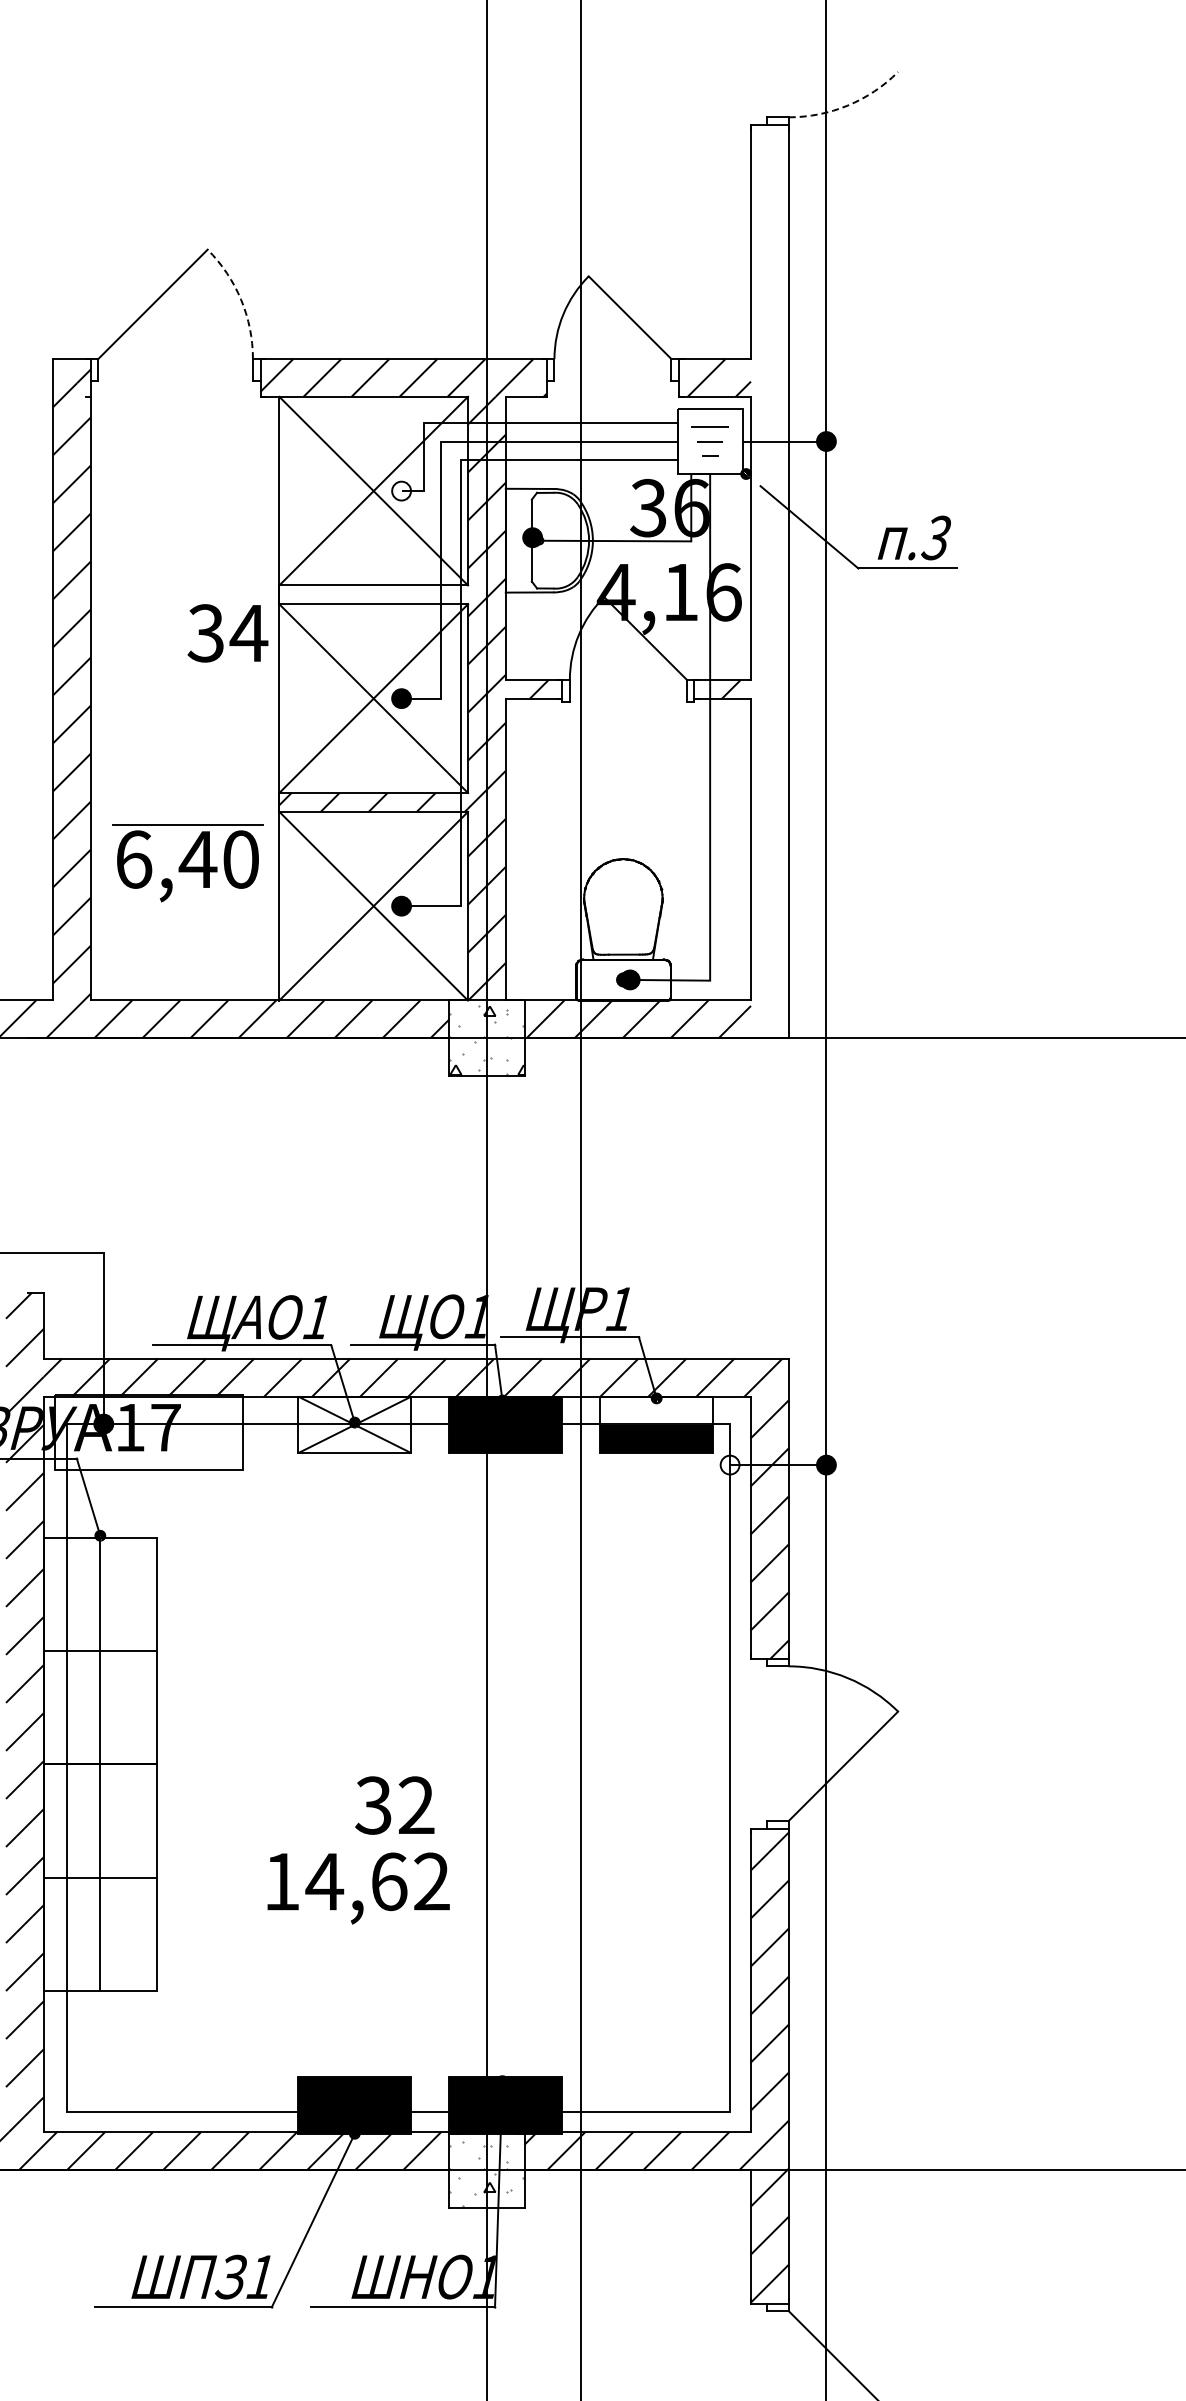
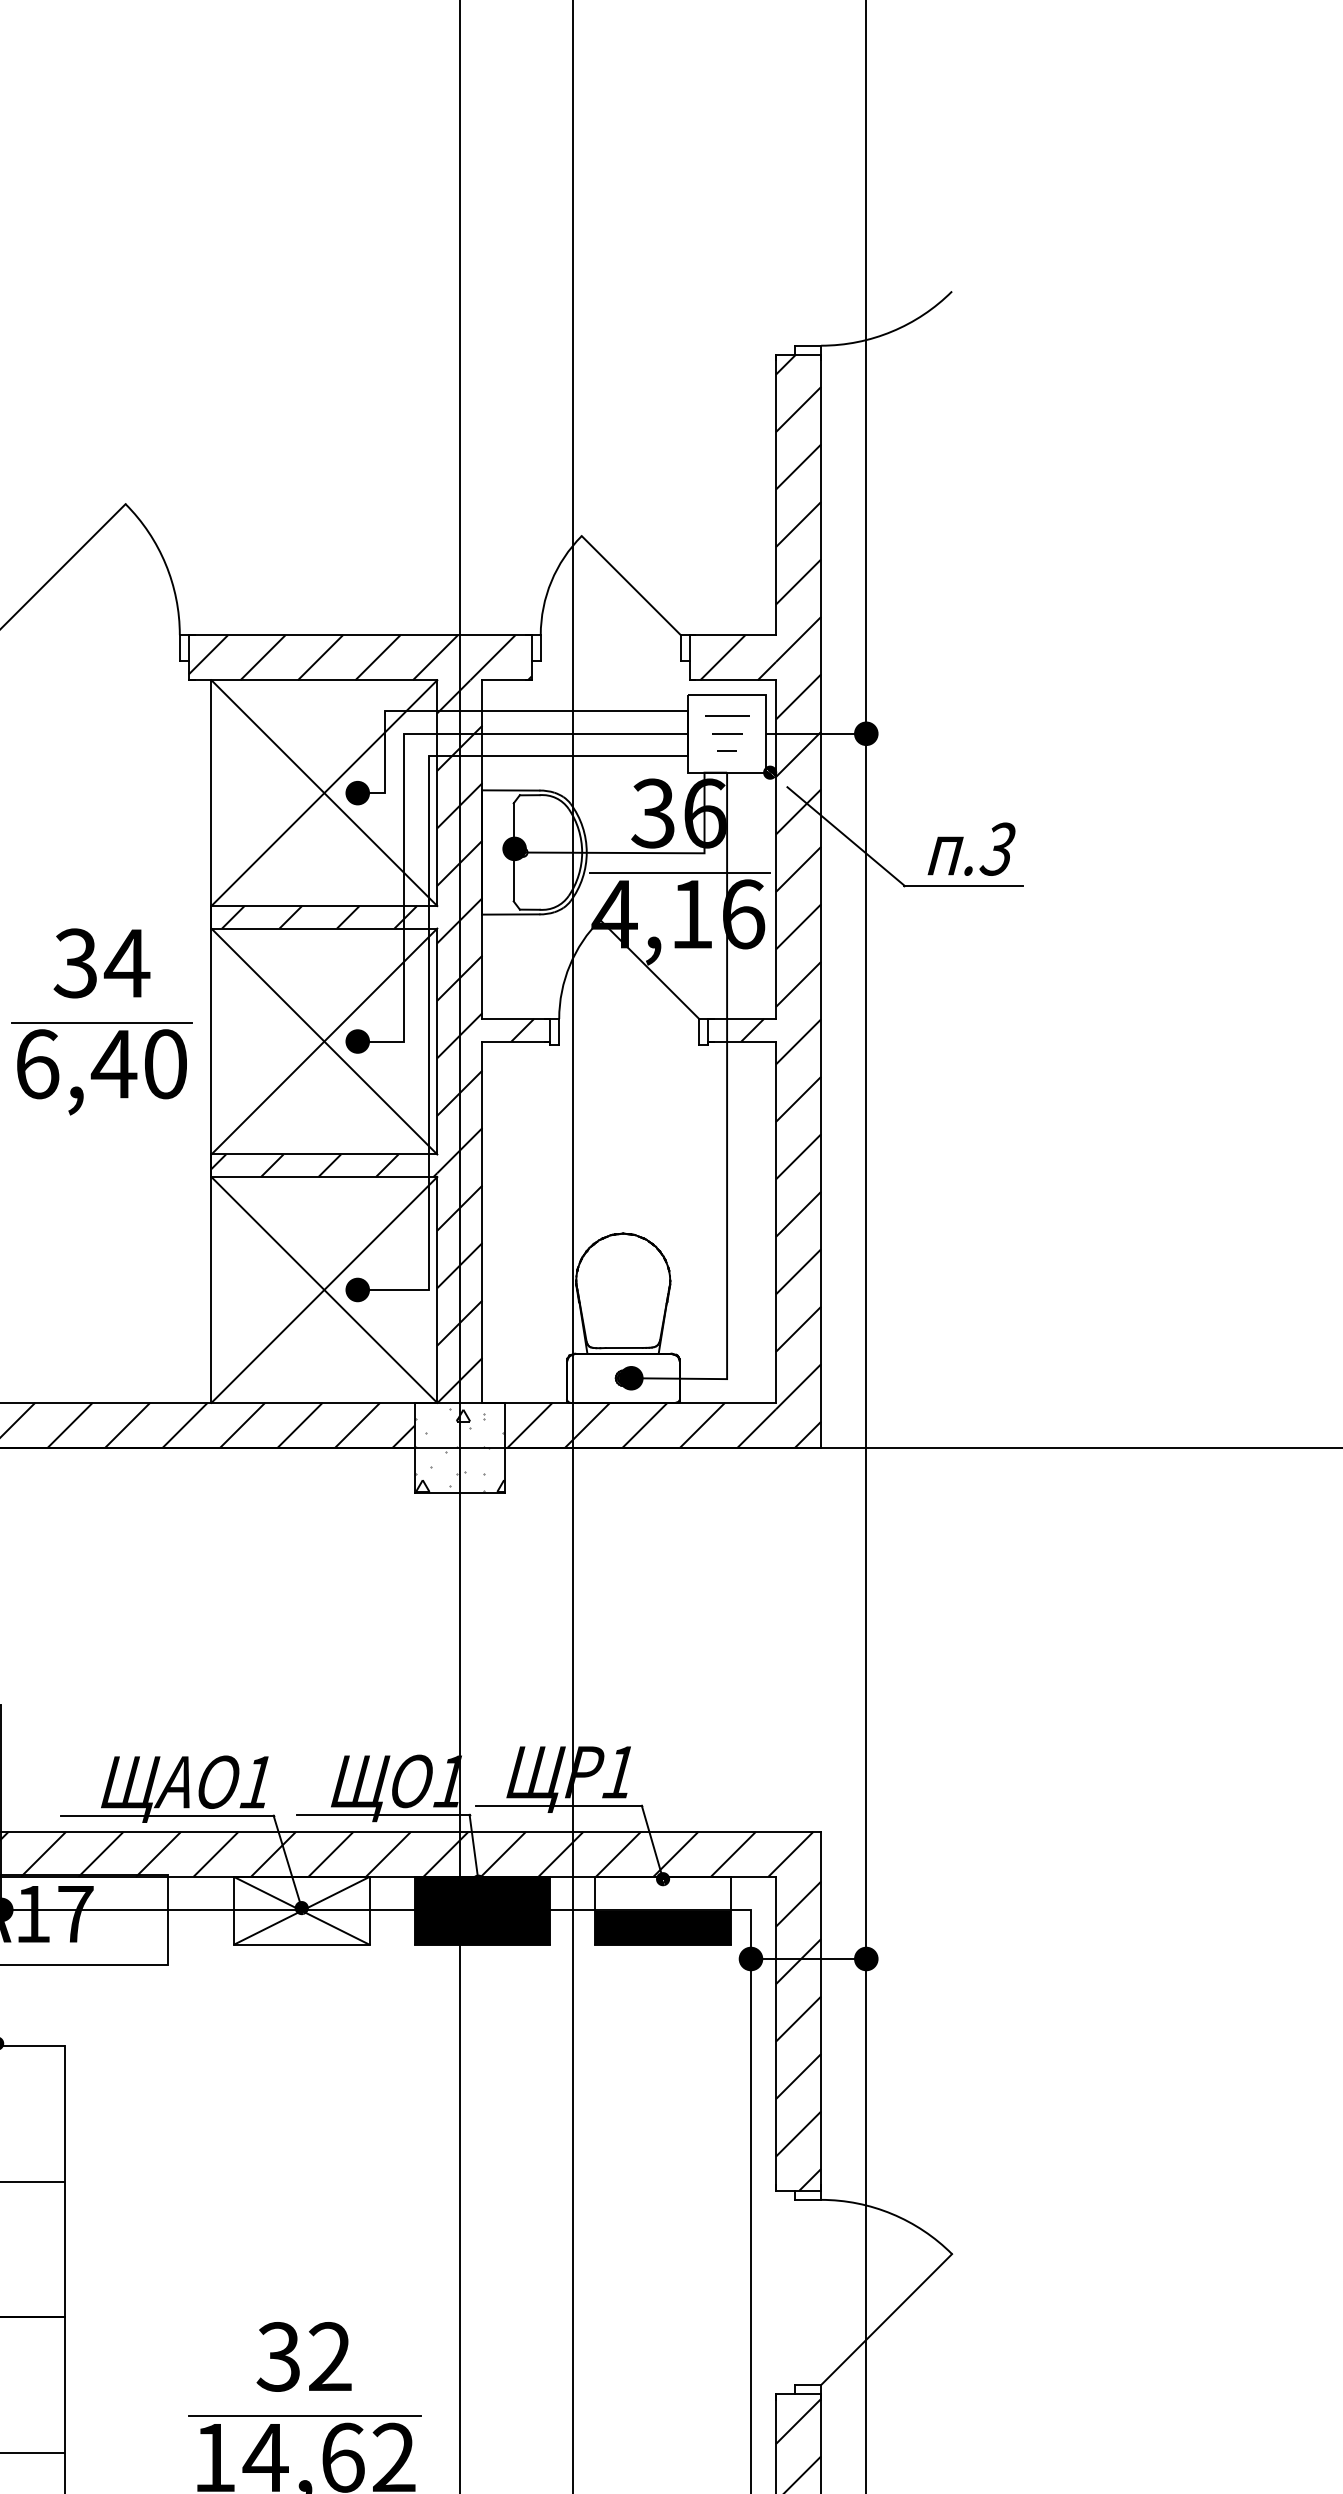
arc: (847, 105) -> (891, 331), dashed -> solid
arc: (241, 299) -> (166, 563), dashed -> solid
fill: (401, 490) -> (357, 792), added
line: (670, 557) -> (679, 872), added
hatch: (769, 581) -> (798, 901), added
hatch: (369, 594) -> (319, 916), added
text: (227, 633) -> (101, 963), moved
part: (187, 863) -> (101, 1068), moved
fill: (729, 1464) -> (750, 1958), added
text: (394, 1805) -> (303, 2356), moved
line: (357, 1847) -> (304, 2416), added

